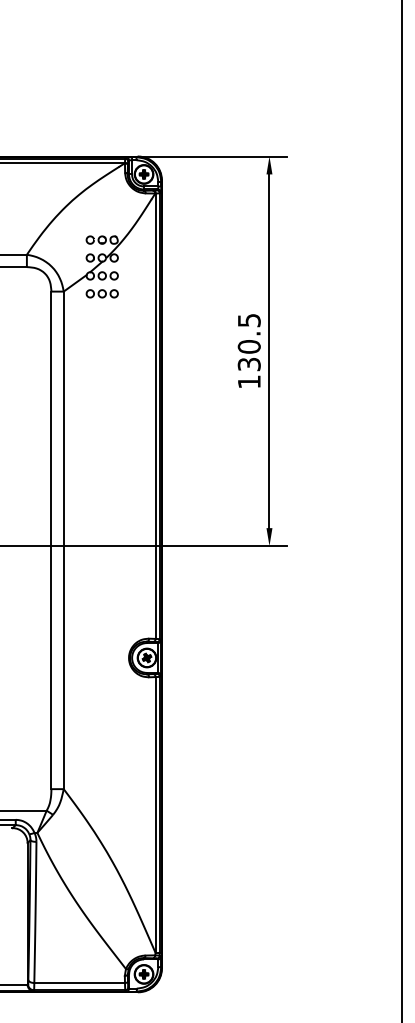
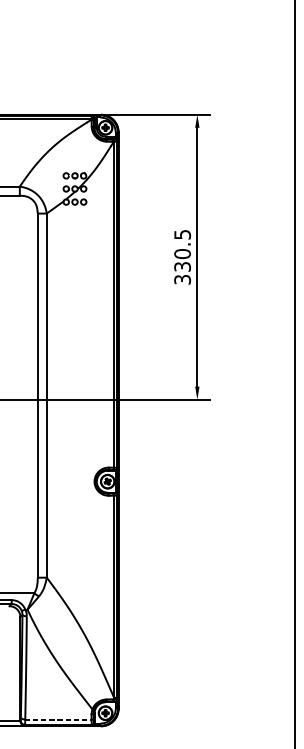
part: (101, 293) -> (74, 214), removed
text: (248, 381) -> (182, 279), 130.5 -> 330.5
line: (80, 983) -> (59, 719), solid -> dashed

